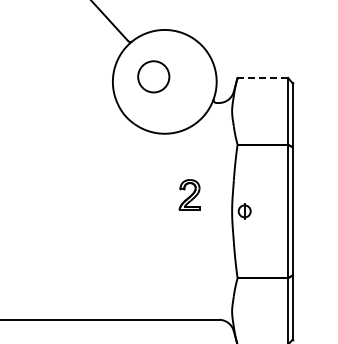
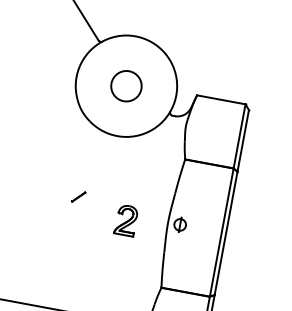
circle: (153, 76) -> (126, 85), moved
line: (262, 77) -> (221, 99), dashed -> solid
part: (189, 194) -> (126, 219), moved
line: (137, 202) -> (78, 197), added

